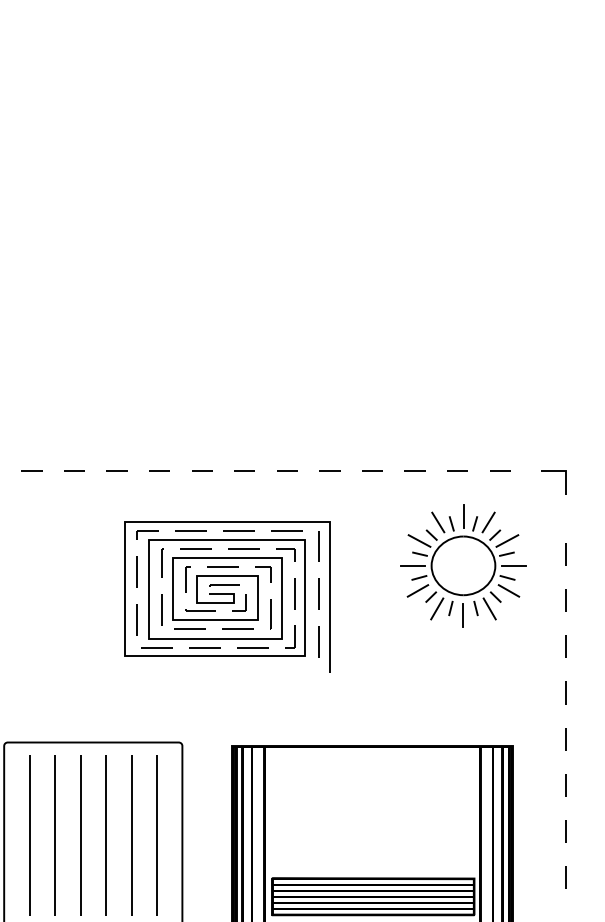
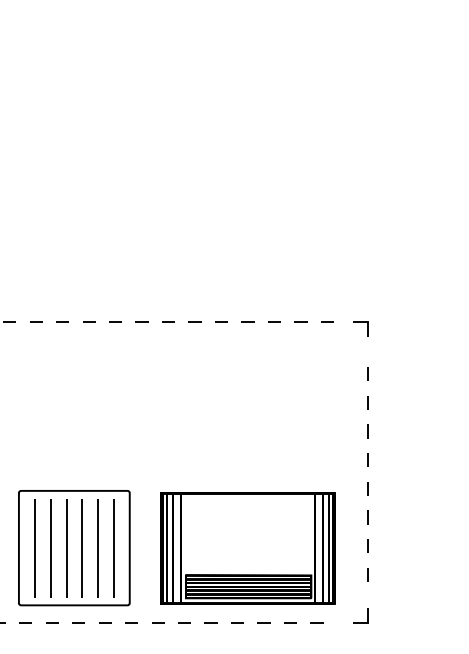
part: (463, 564) -> (304, 380), removed
part: (227, 597) -> (157, 400), removed

